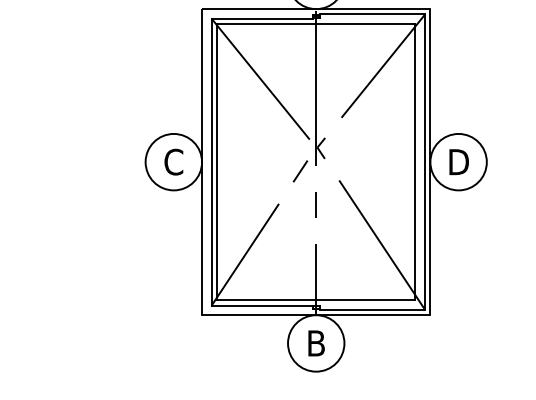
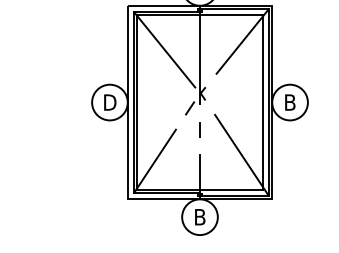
text: (174, 162) -> (110, 102), C -> D
text: (459, 162) -> (290, 102), D -> B

